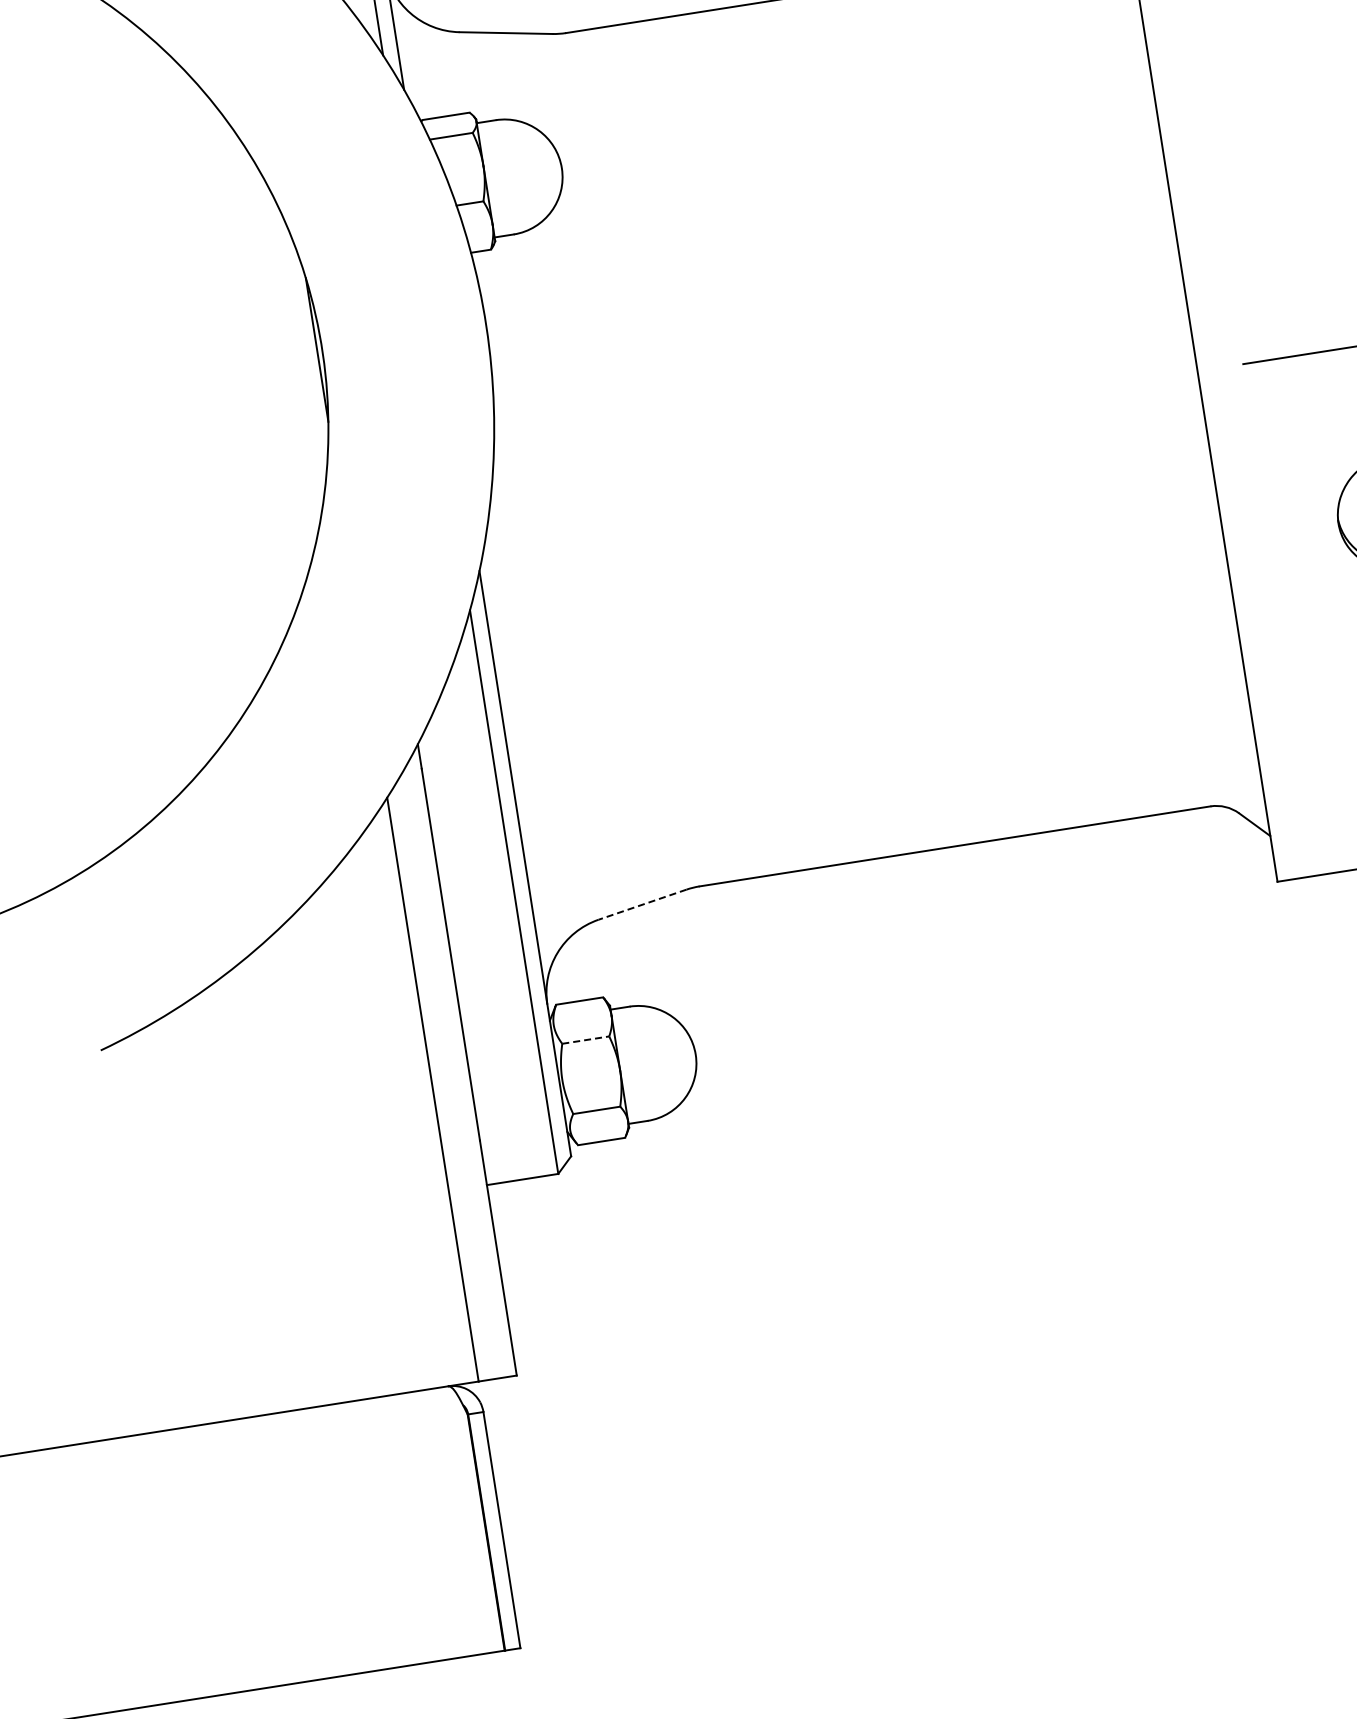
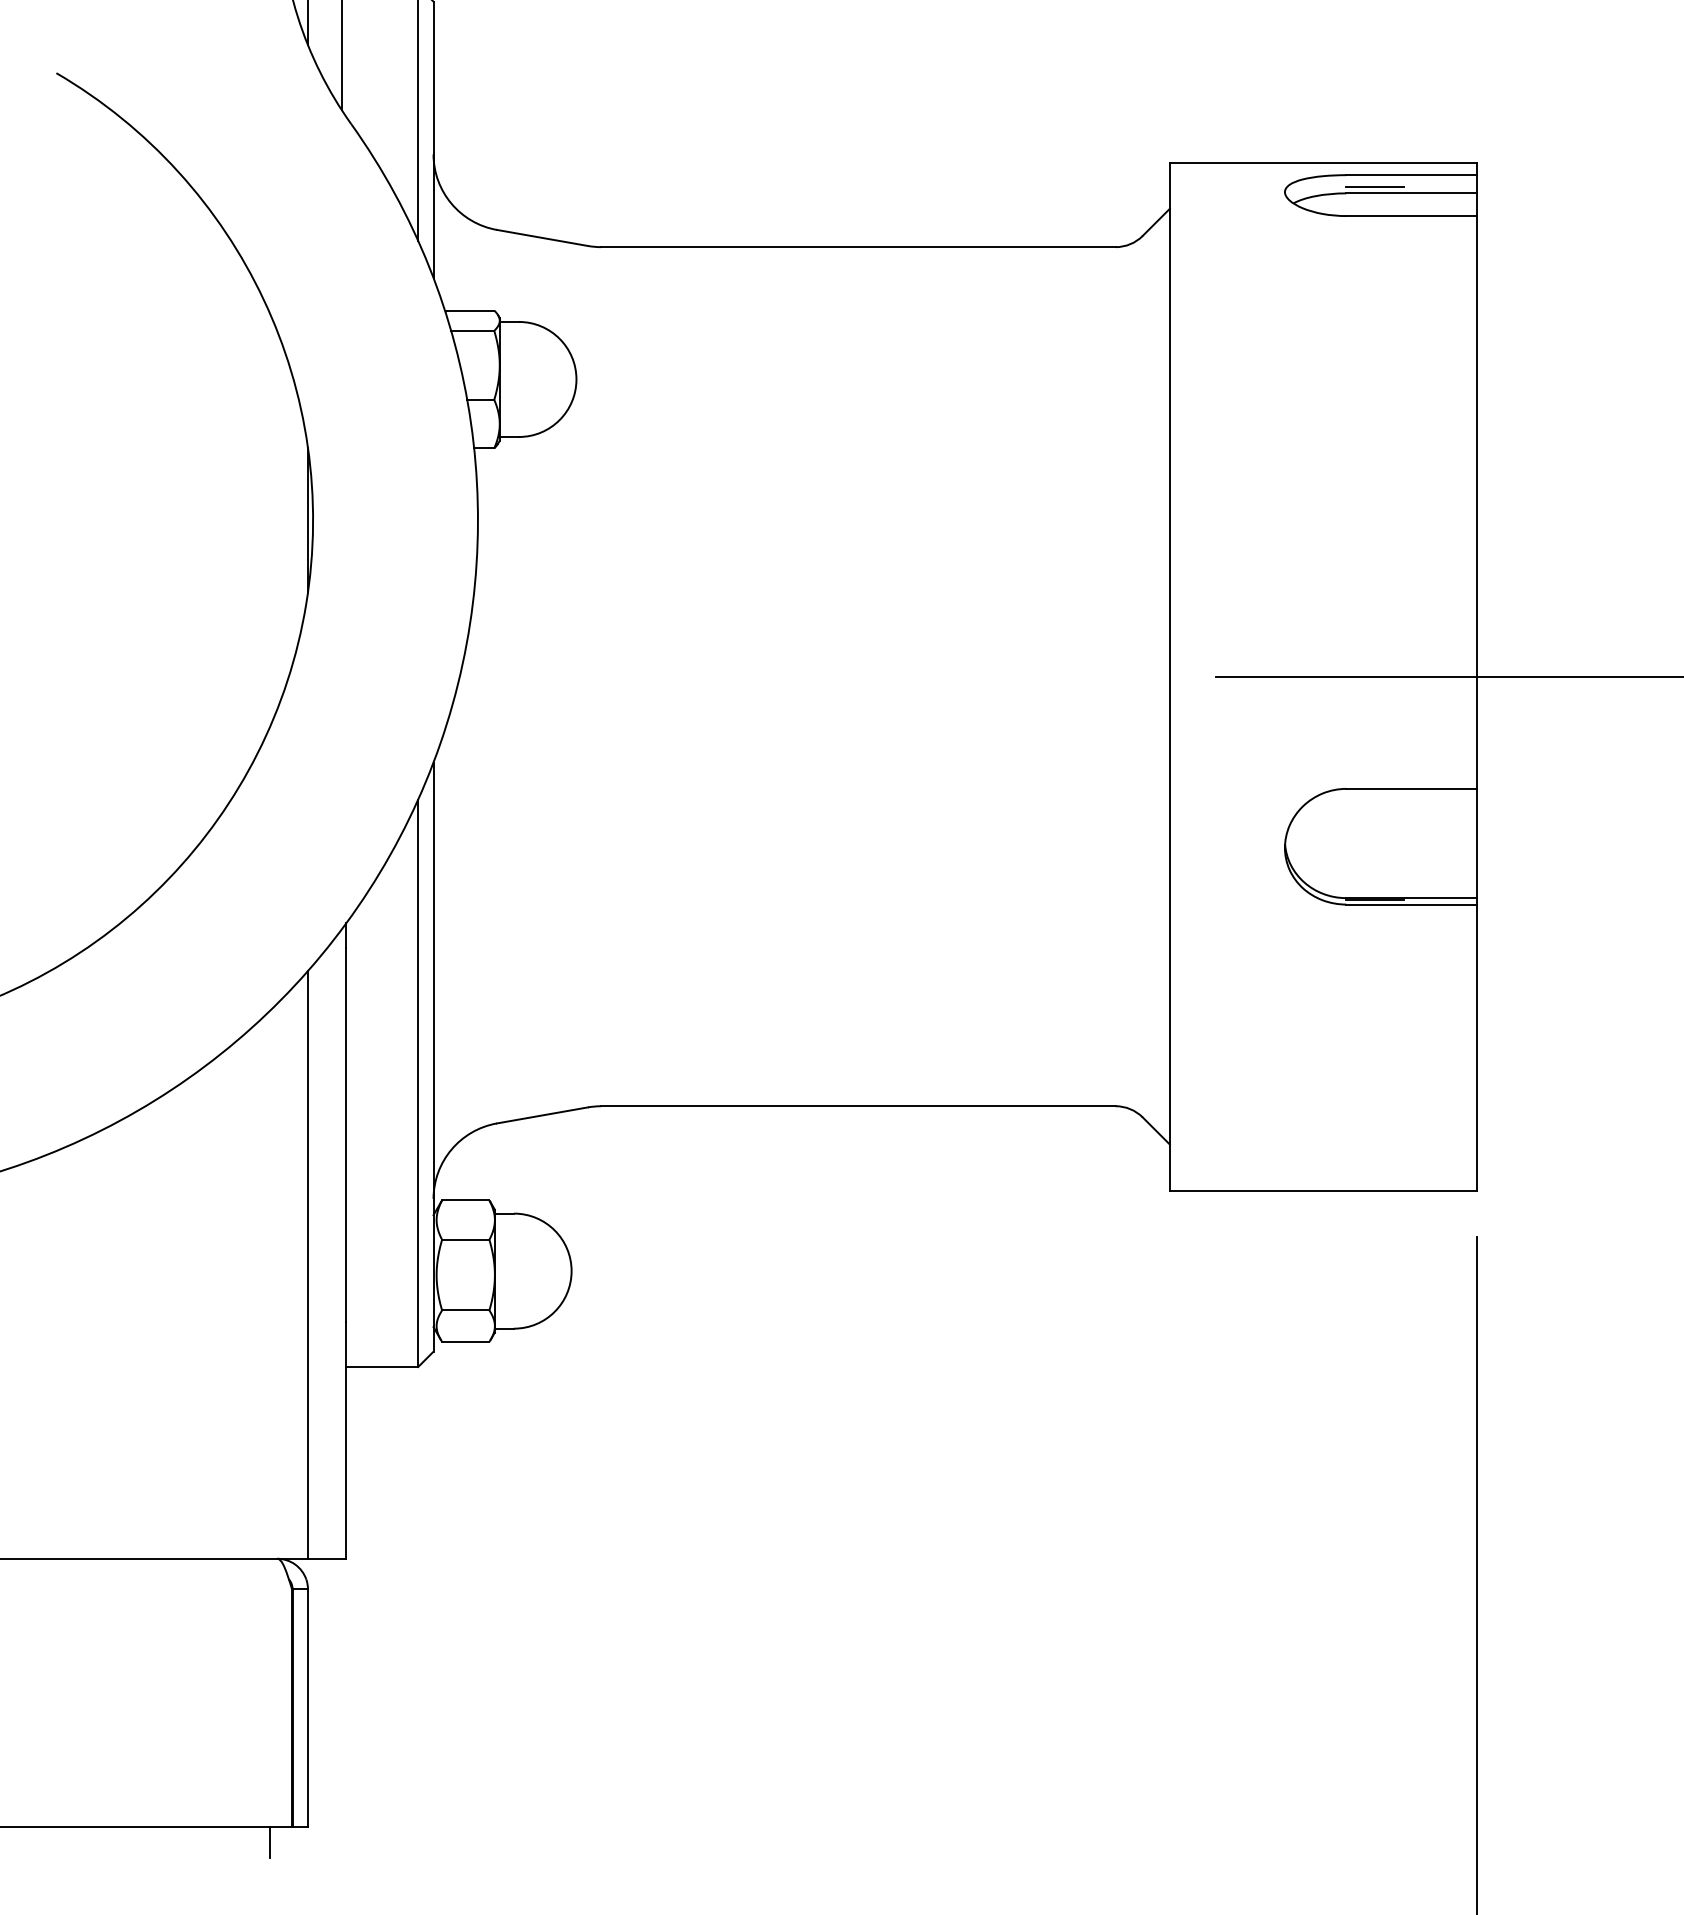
line: (641, 904) -> (541, 1115), dashed -> solid
line: (585, 1039) -> (465, 1239), dashed -> solid
line: (484, 1669) -> (269, 1842), added

